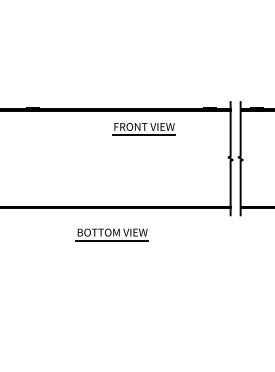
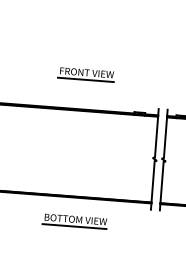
part: (143, 129) -> (85, 75), moved
part: (111, 234) -> (74, 221), moved

